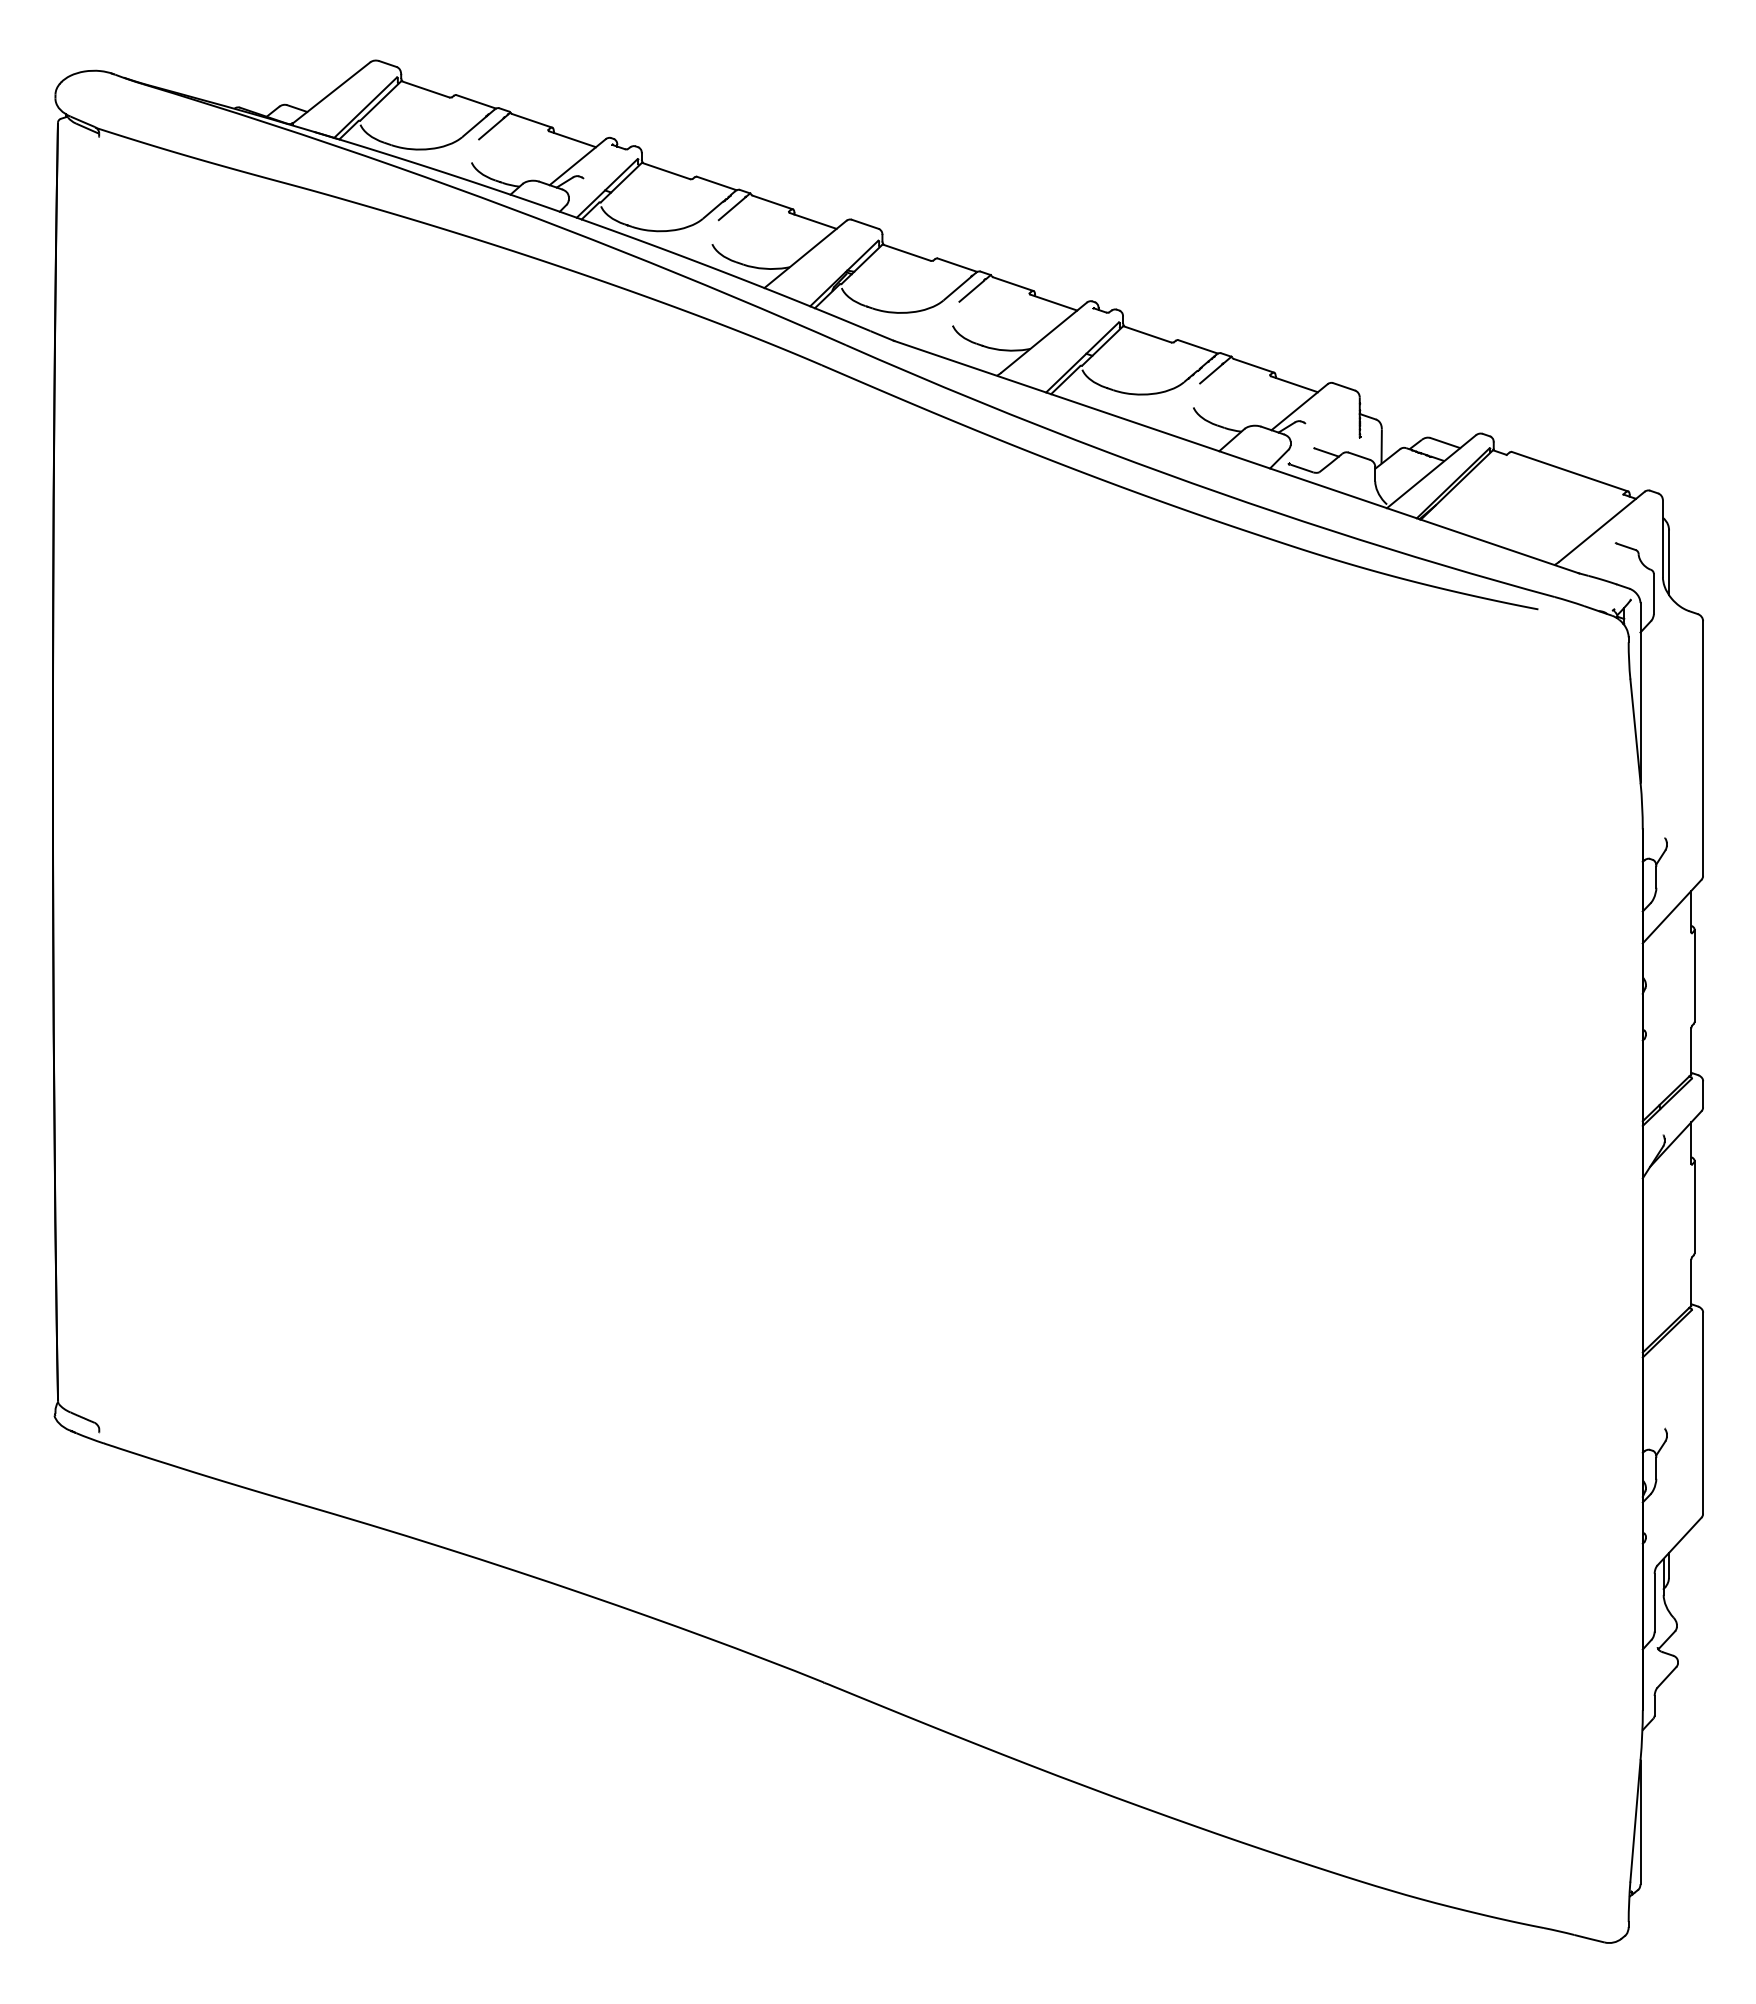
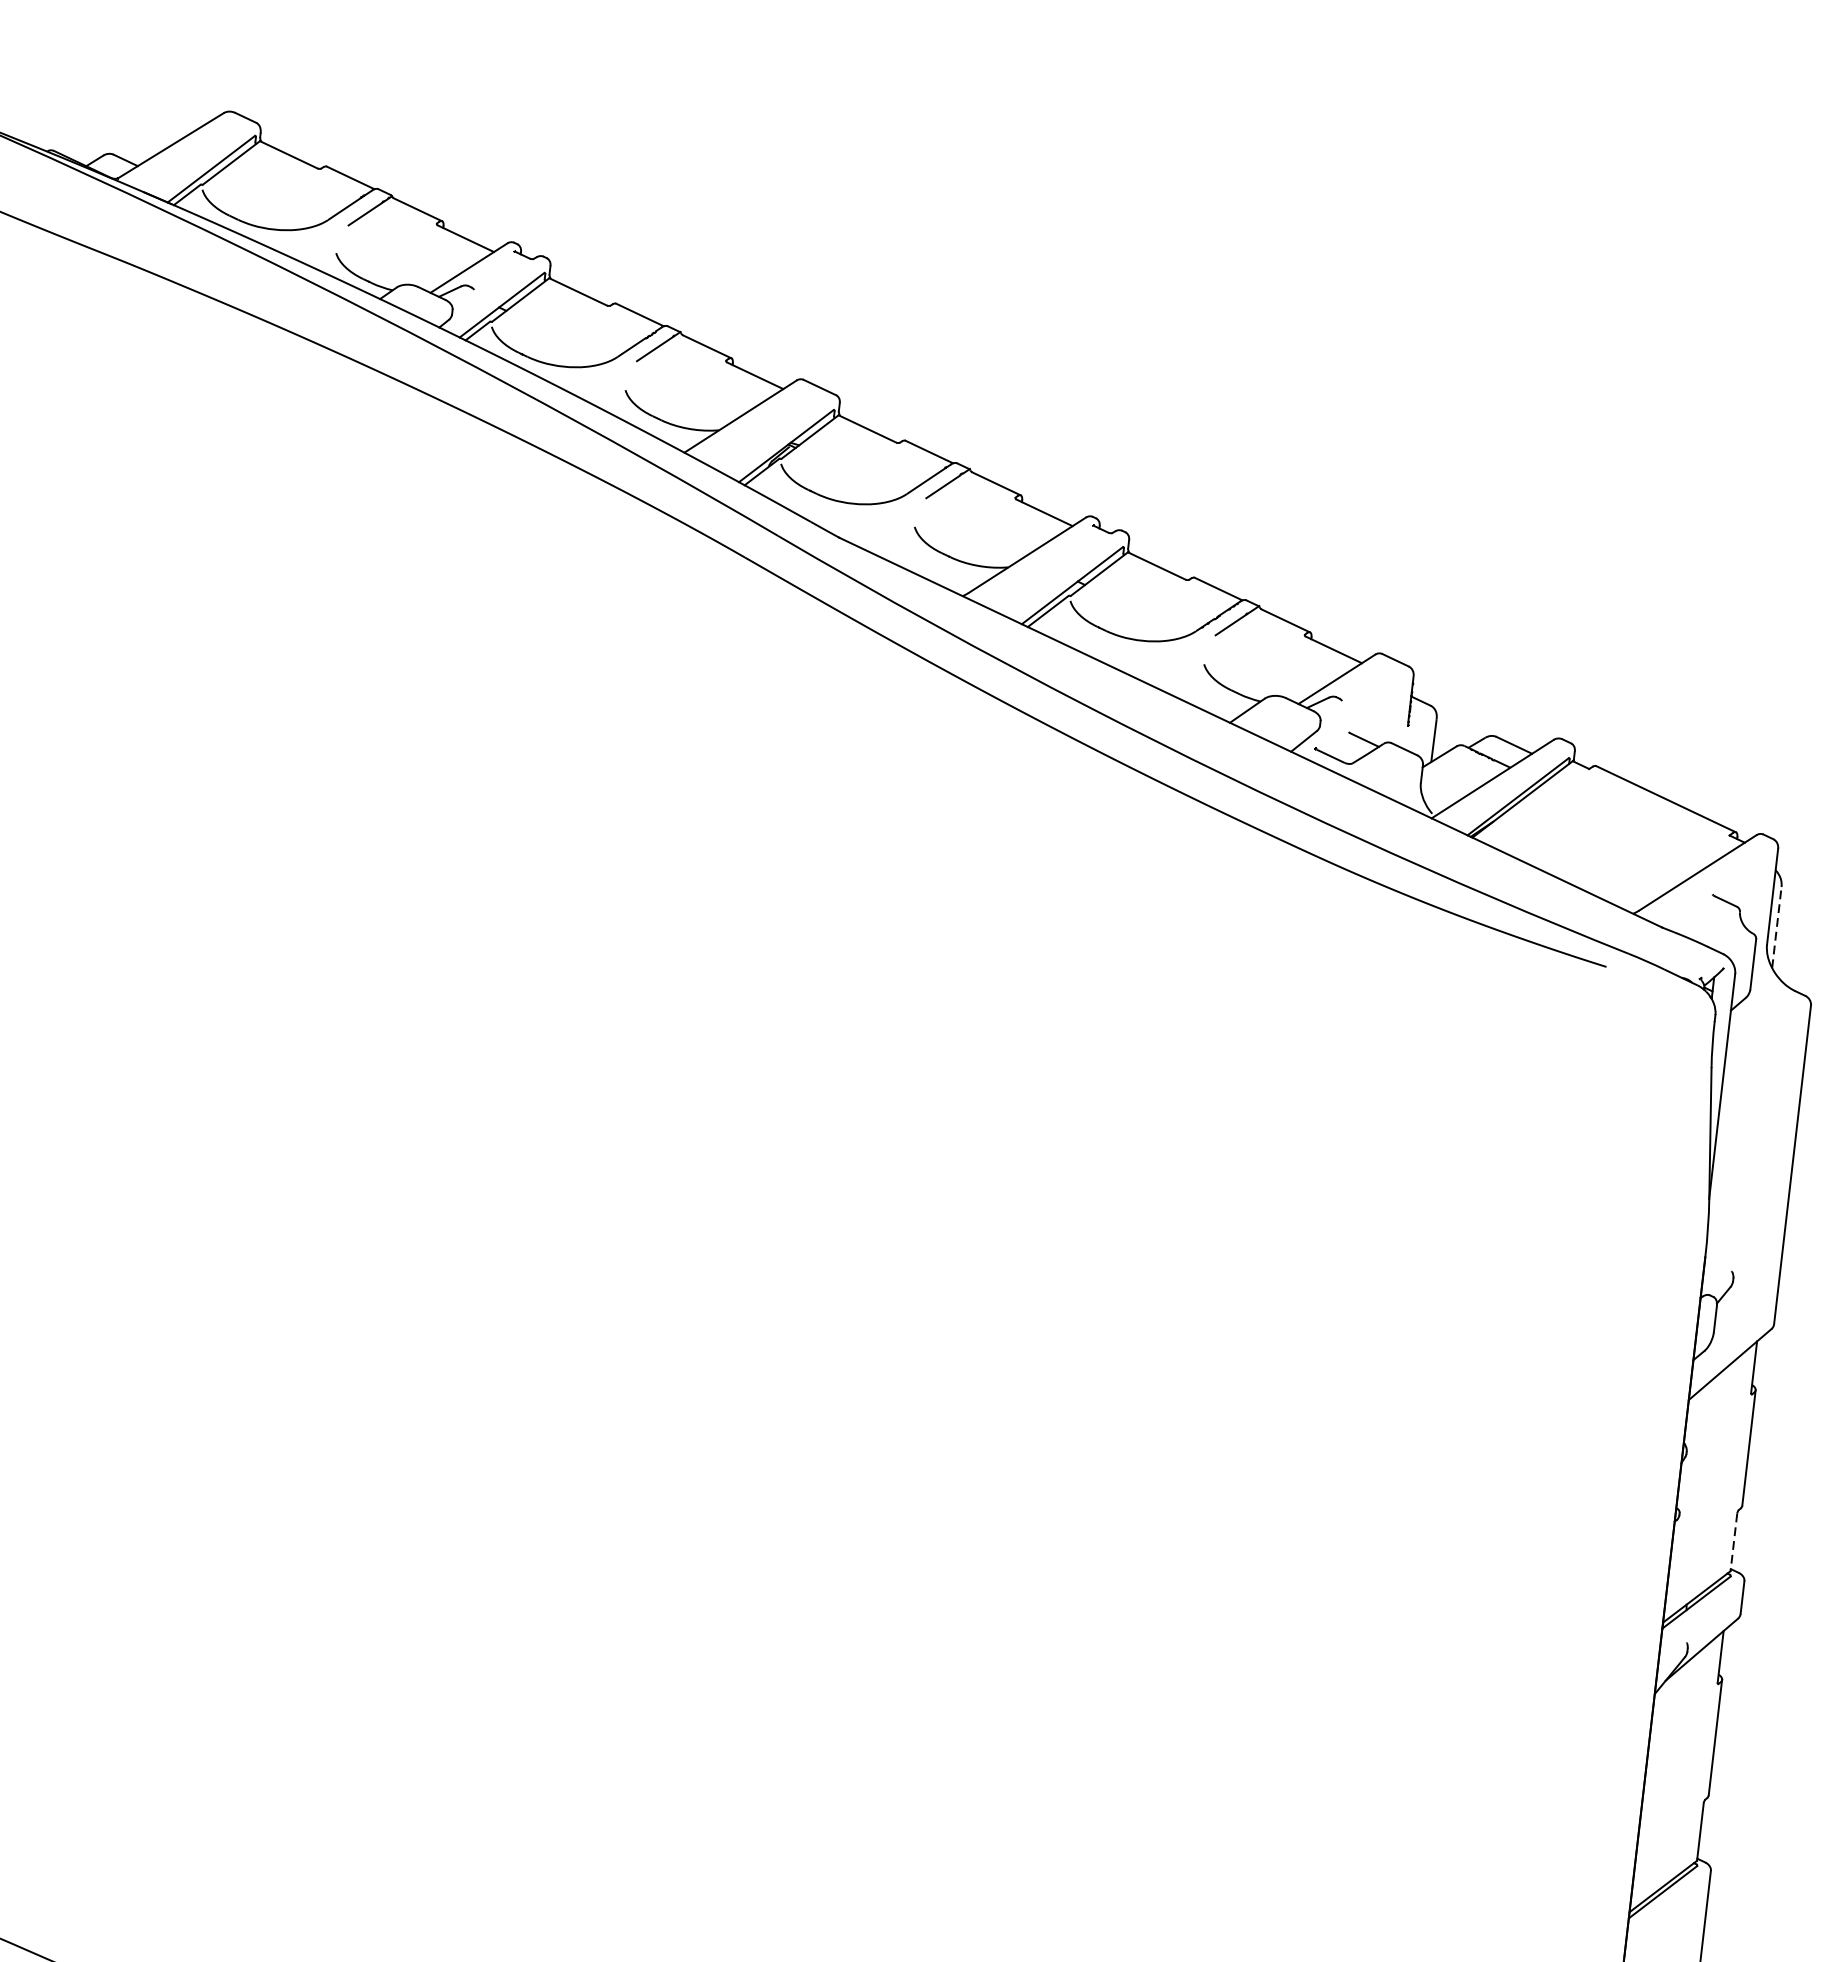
line: (1669, 562) -> (1777, 927), solid -> dashed
line: (1691, 1051) -> (1734, 1542), solid -> dashed

